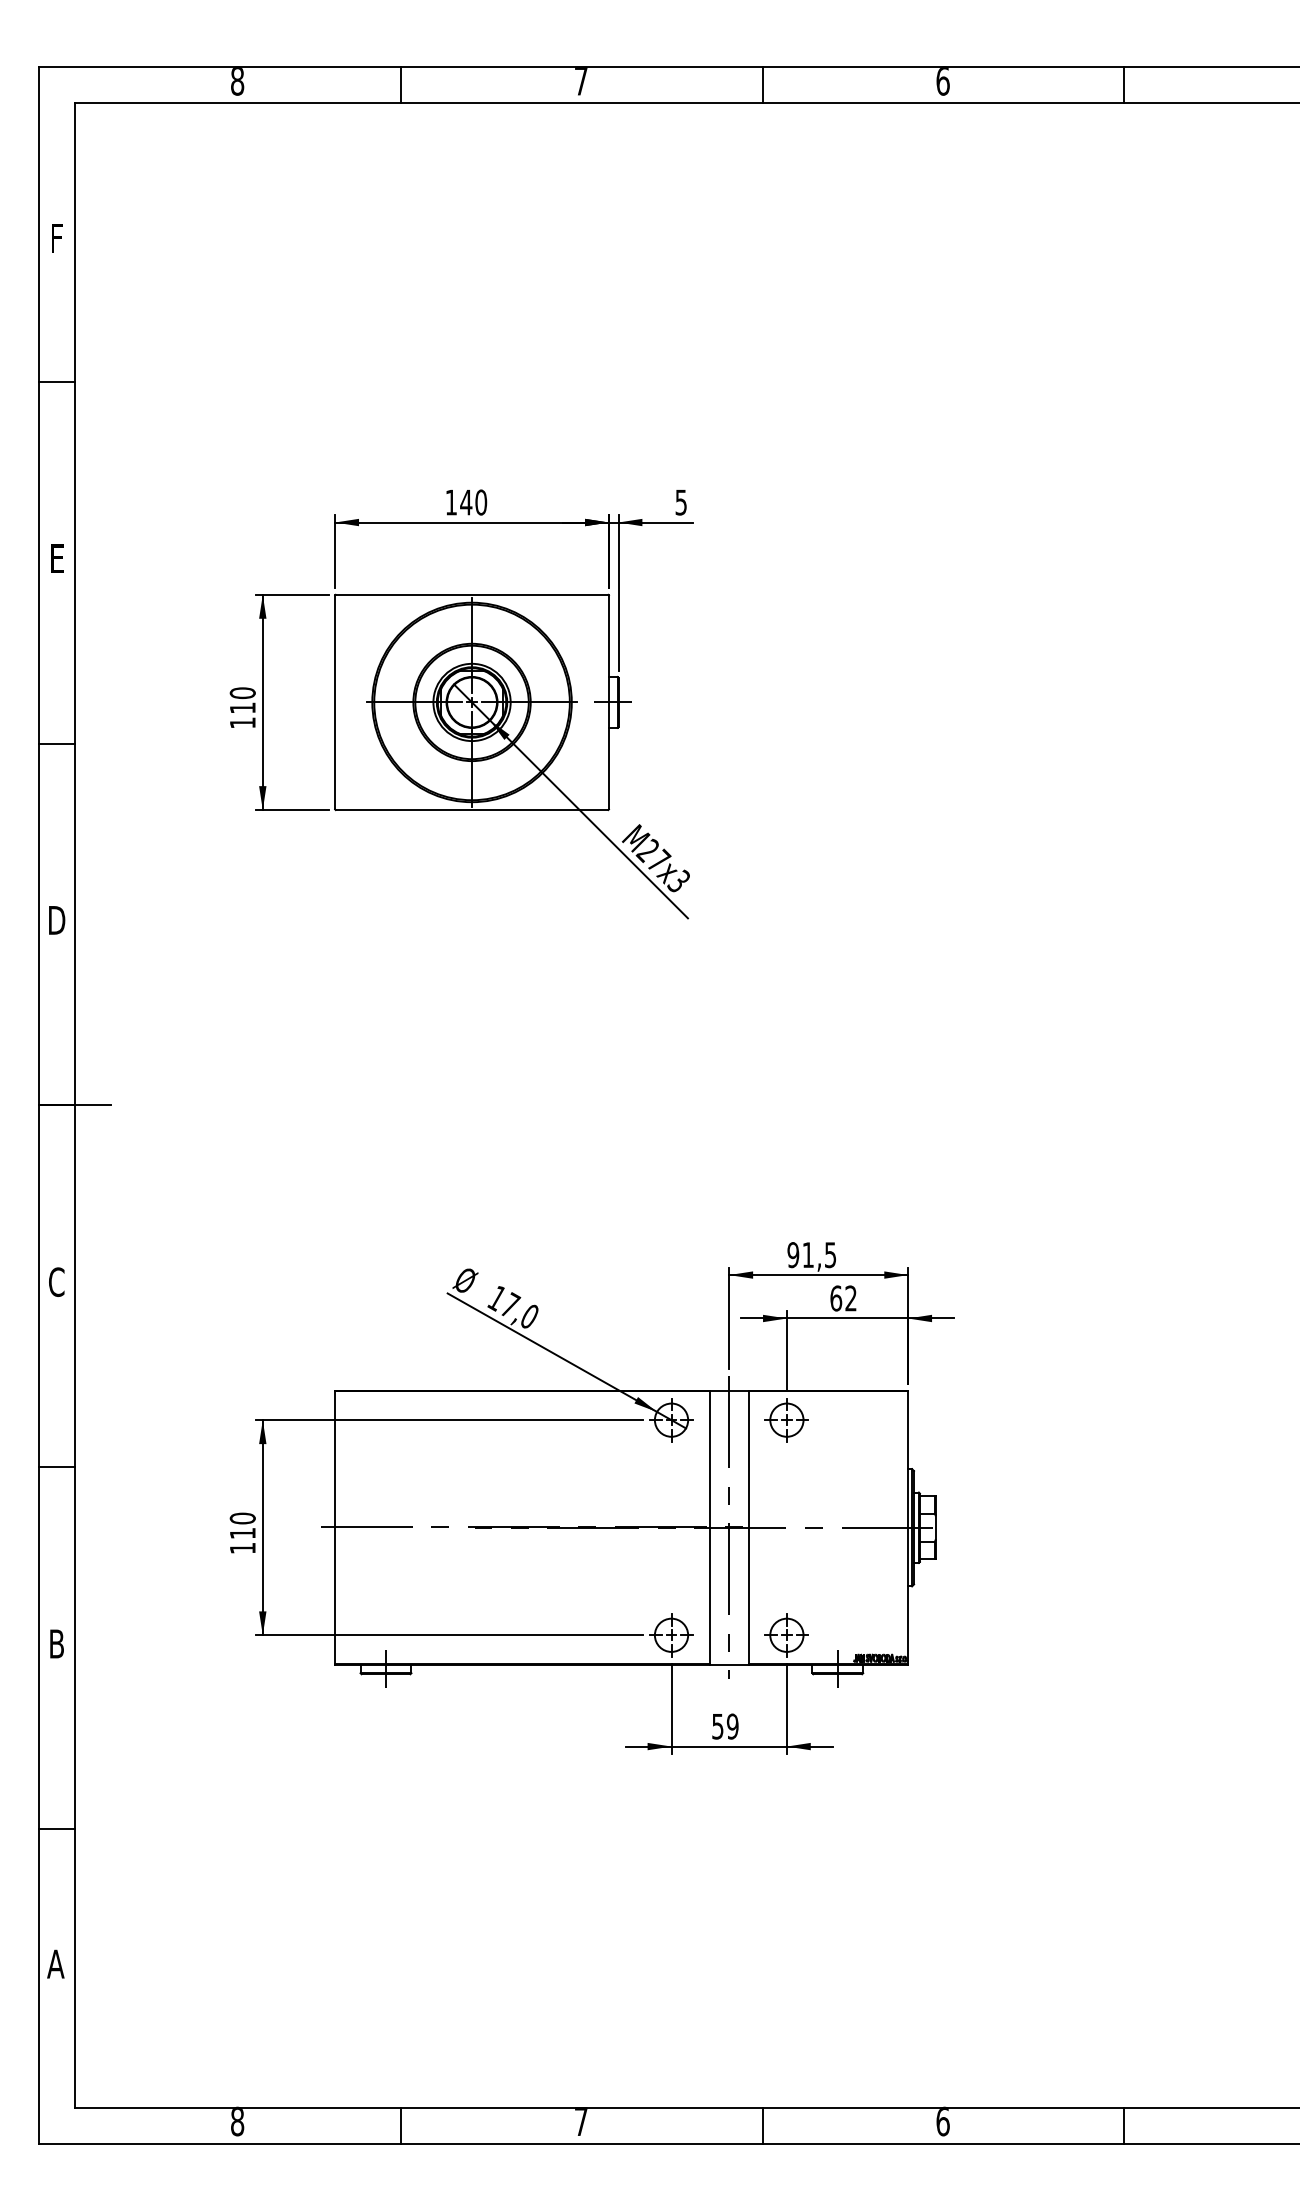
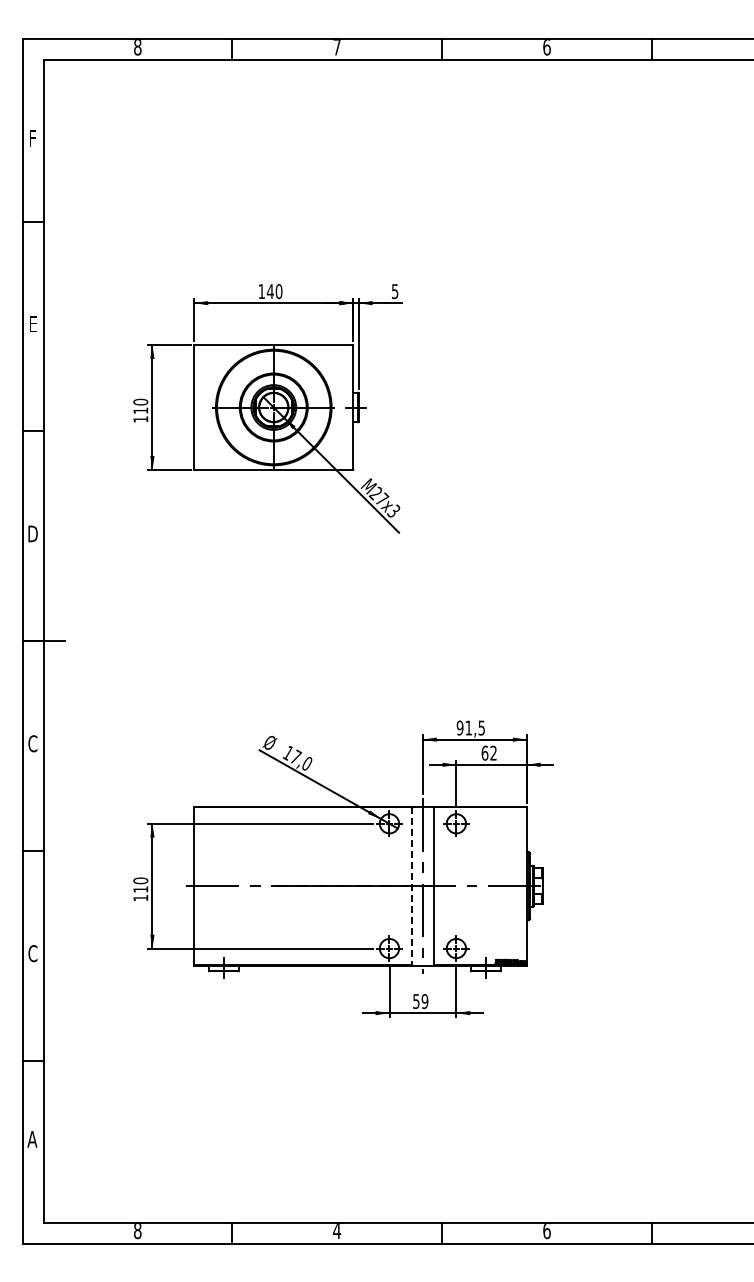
line: (709, 1528) -> (411, 886), solid -> dashed
text: (56, 1643) -> (32, 953), B -> C
text: (581, 2123) -> (337, 1231), 7 -> 4

